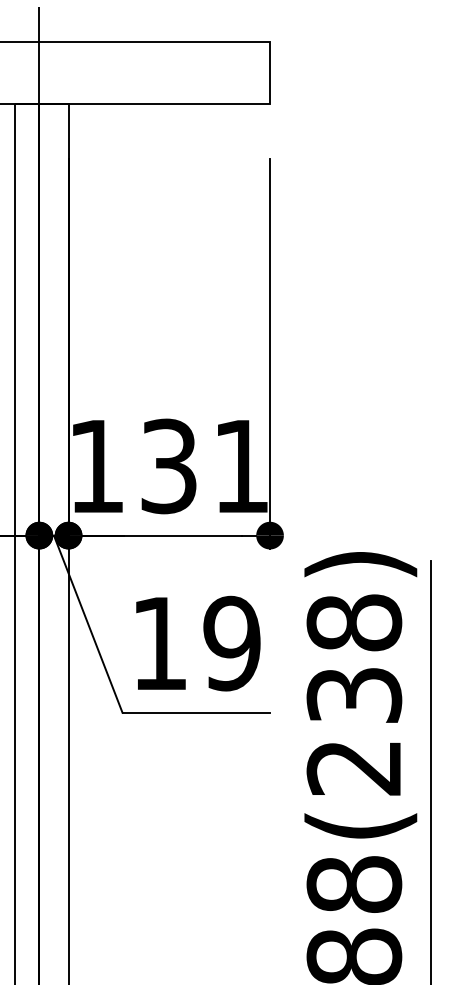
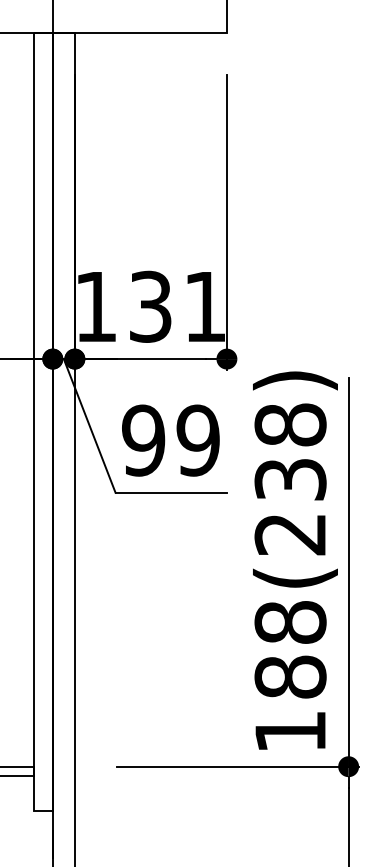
text: (159, 643) -> (143, 440), 19 -> 99

